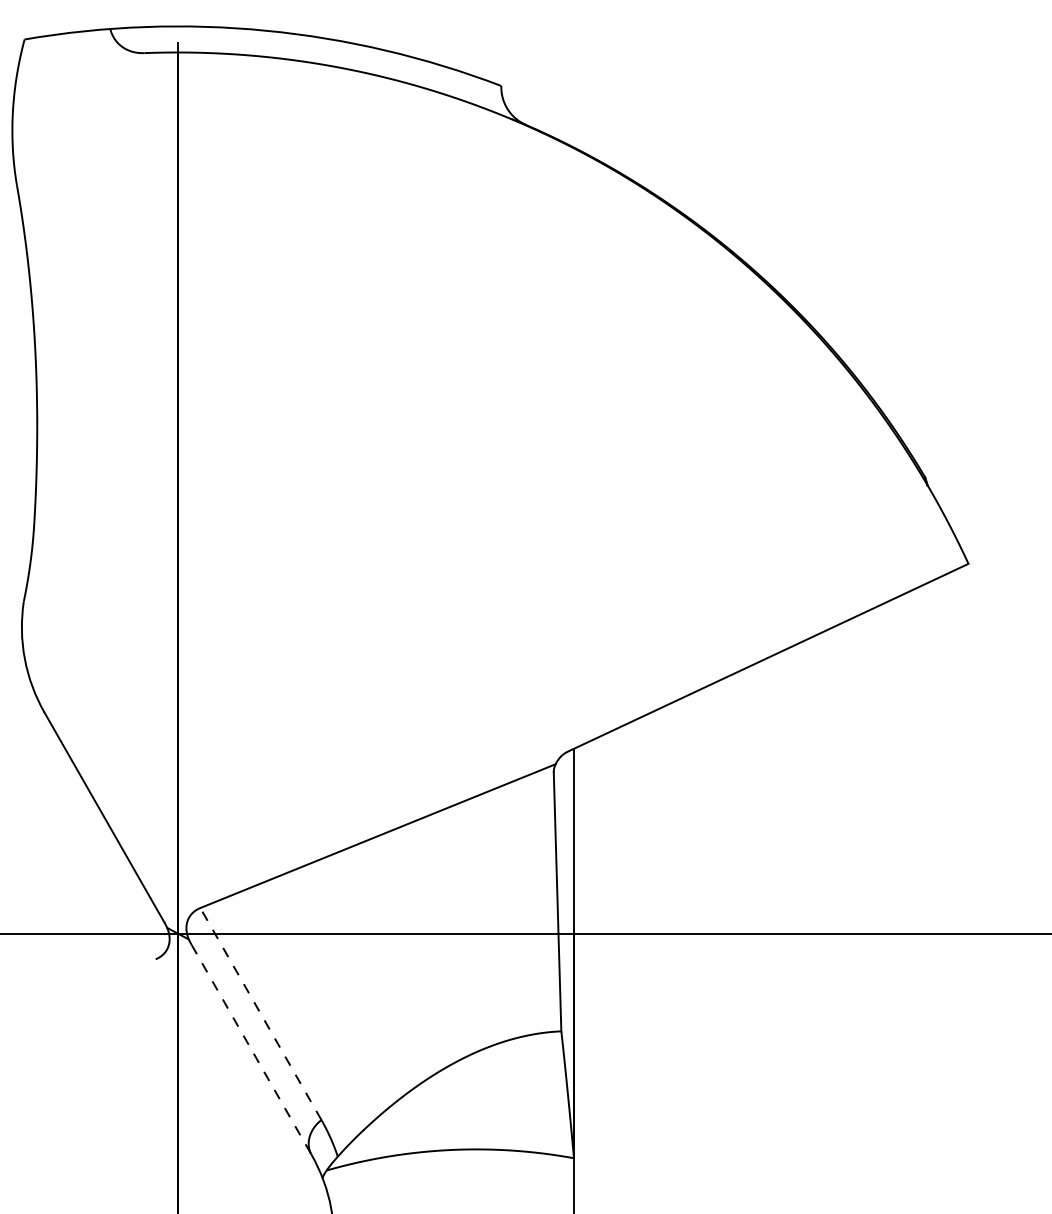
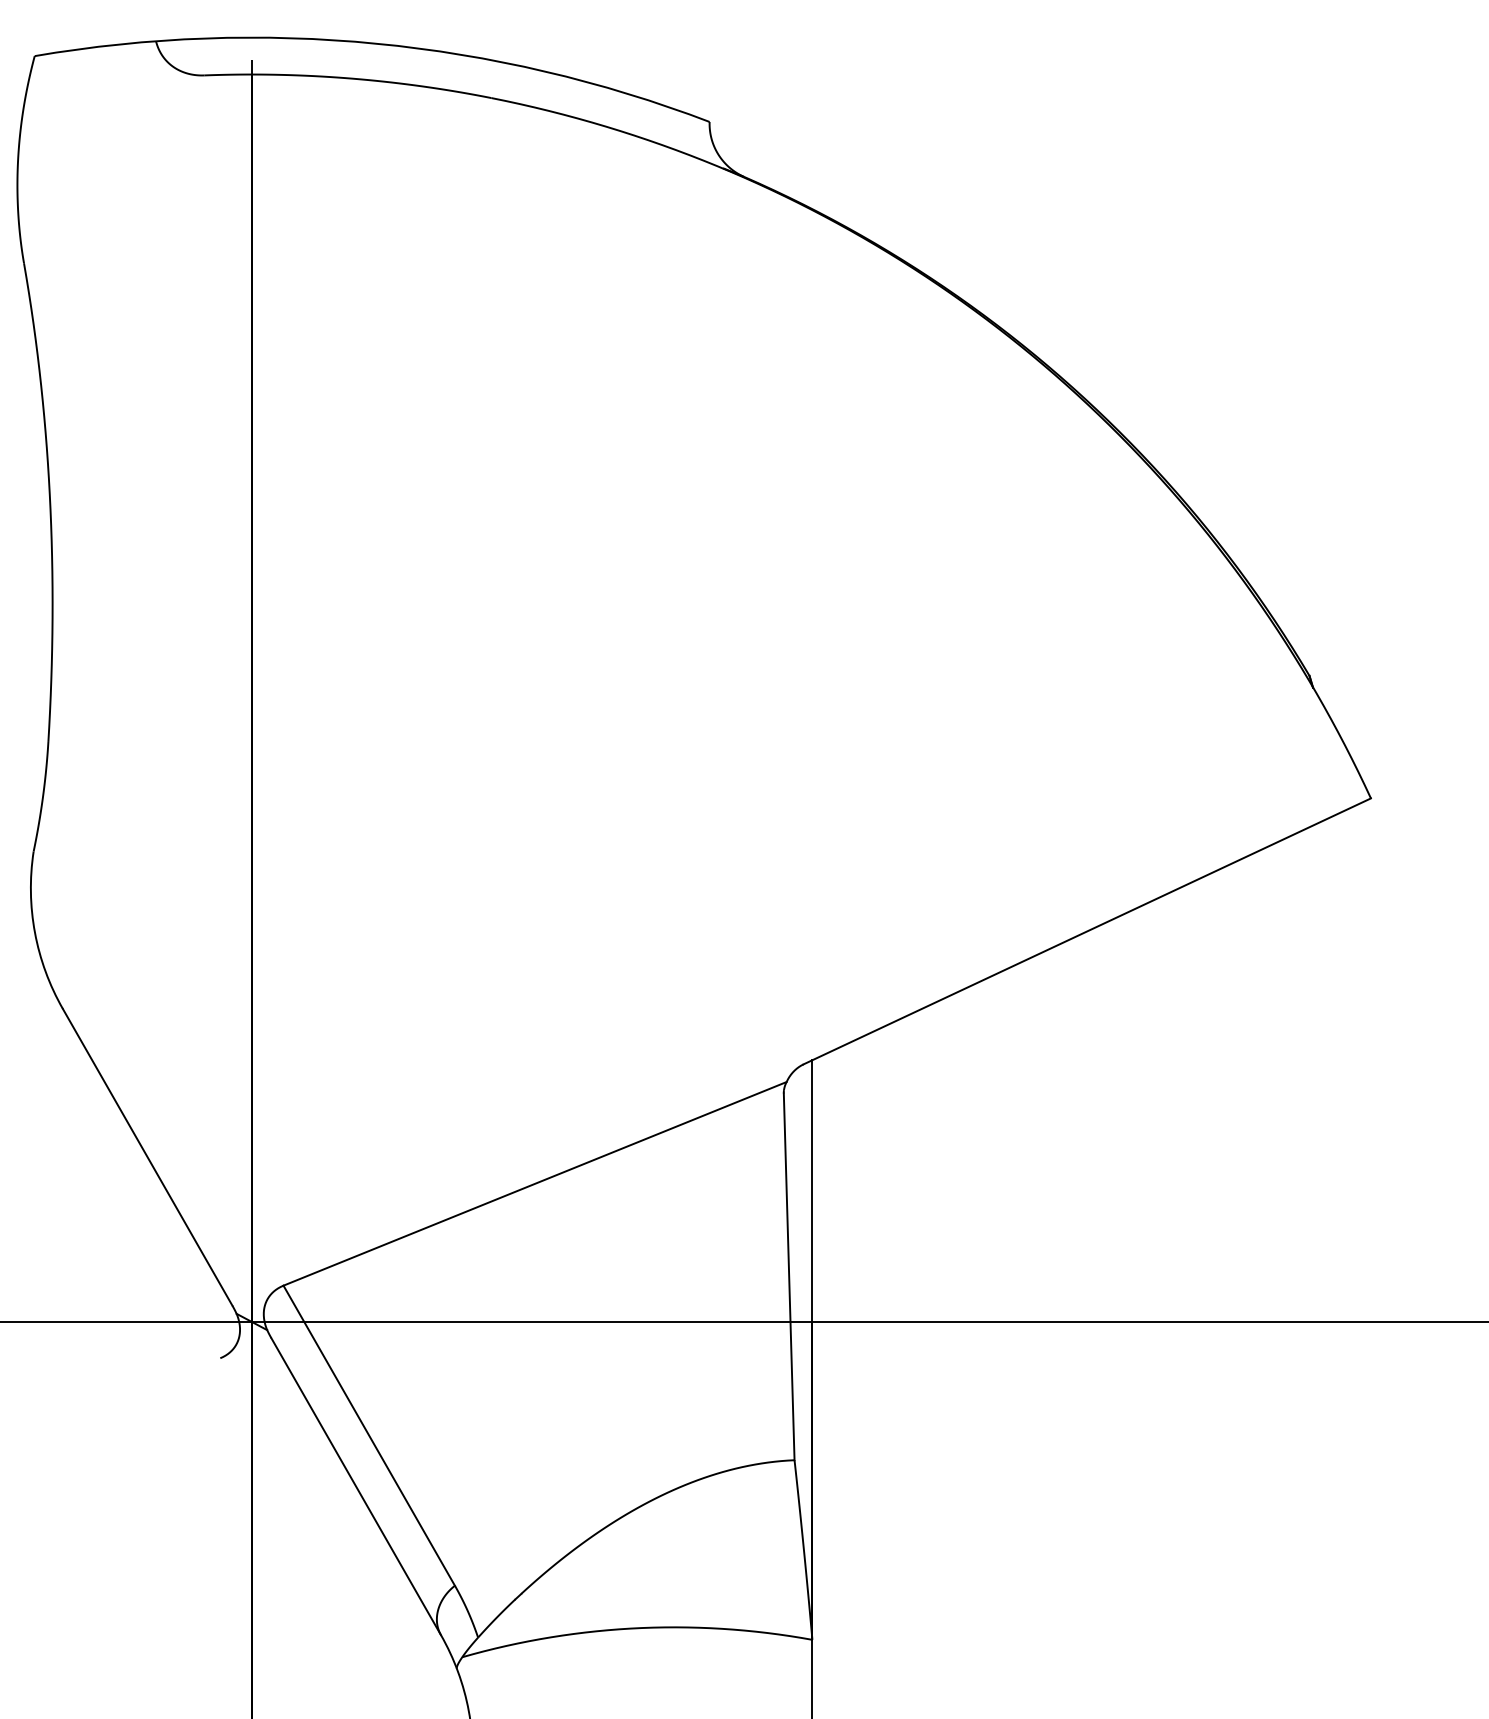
line: (261, 1013) -> (369, 1435), dashed -> solid
line: (251, 1049) -> (356, 1486), dashed -> solid

